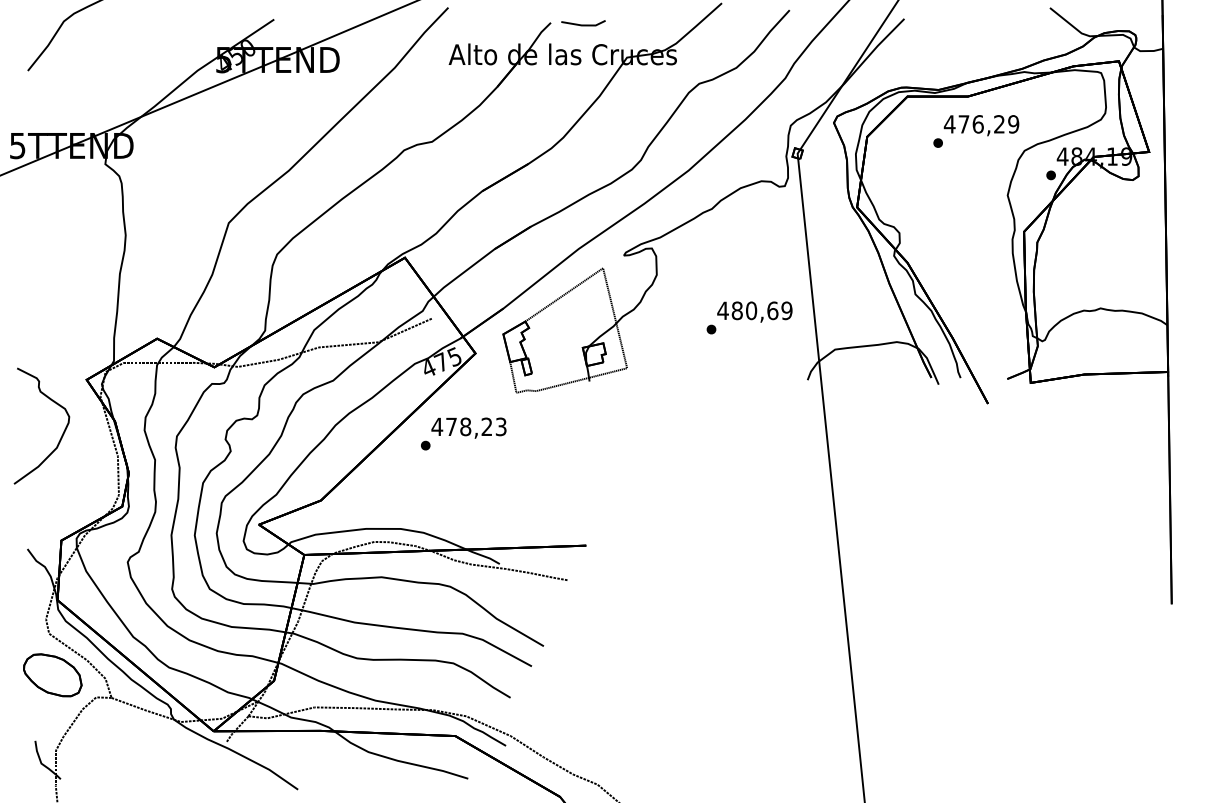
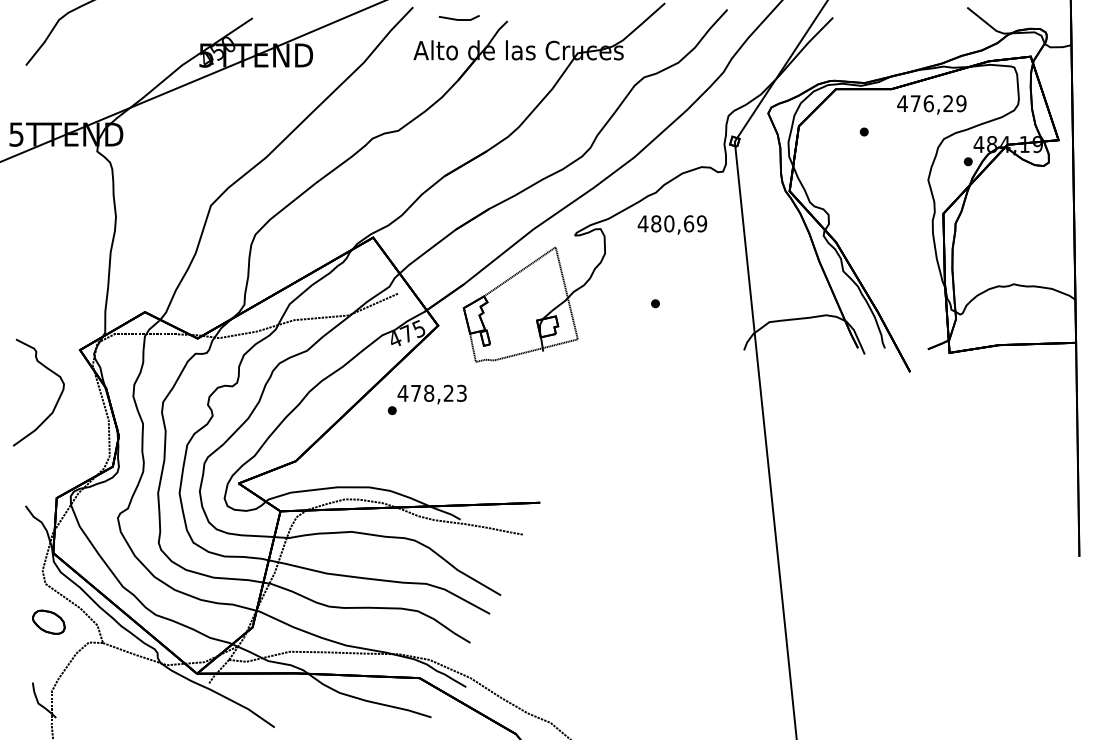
line: (583, 24) -> (459, 19), moved
text: (981, 125) -> (931, 104), moved
text: (754, 311) -> (672, 224), moved
part: (52, 675) -> (48, 622), size x0.6

